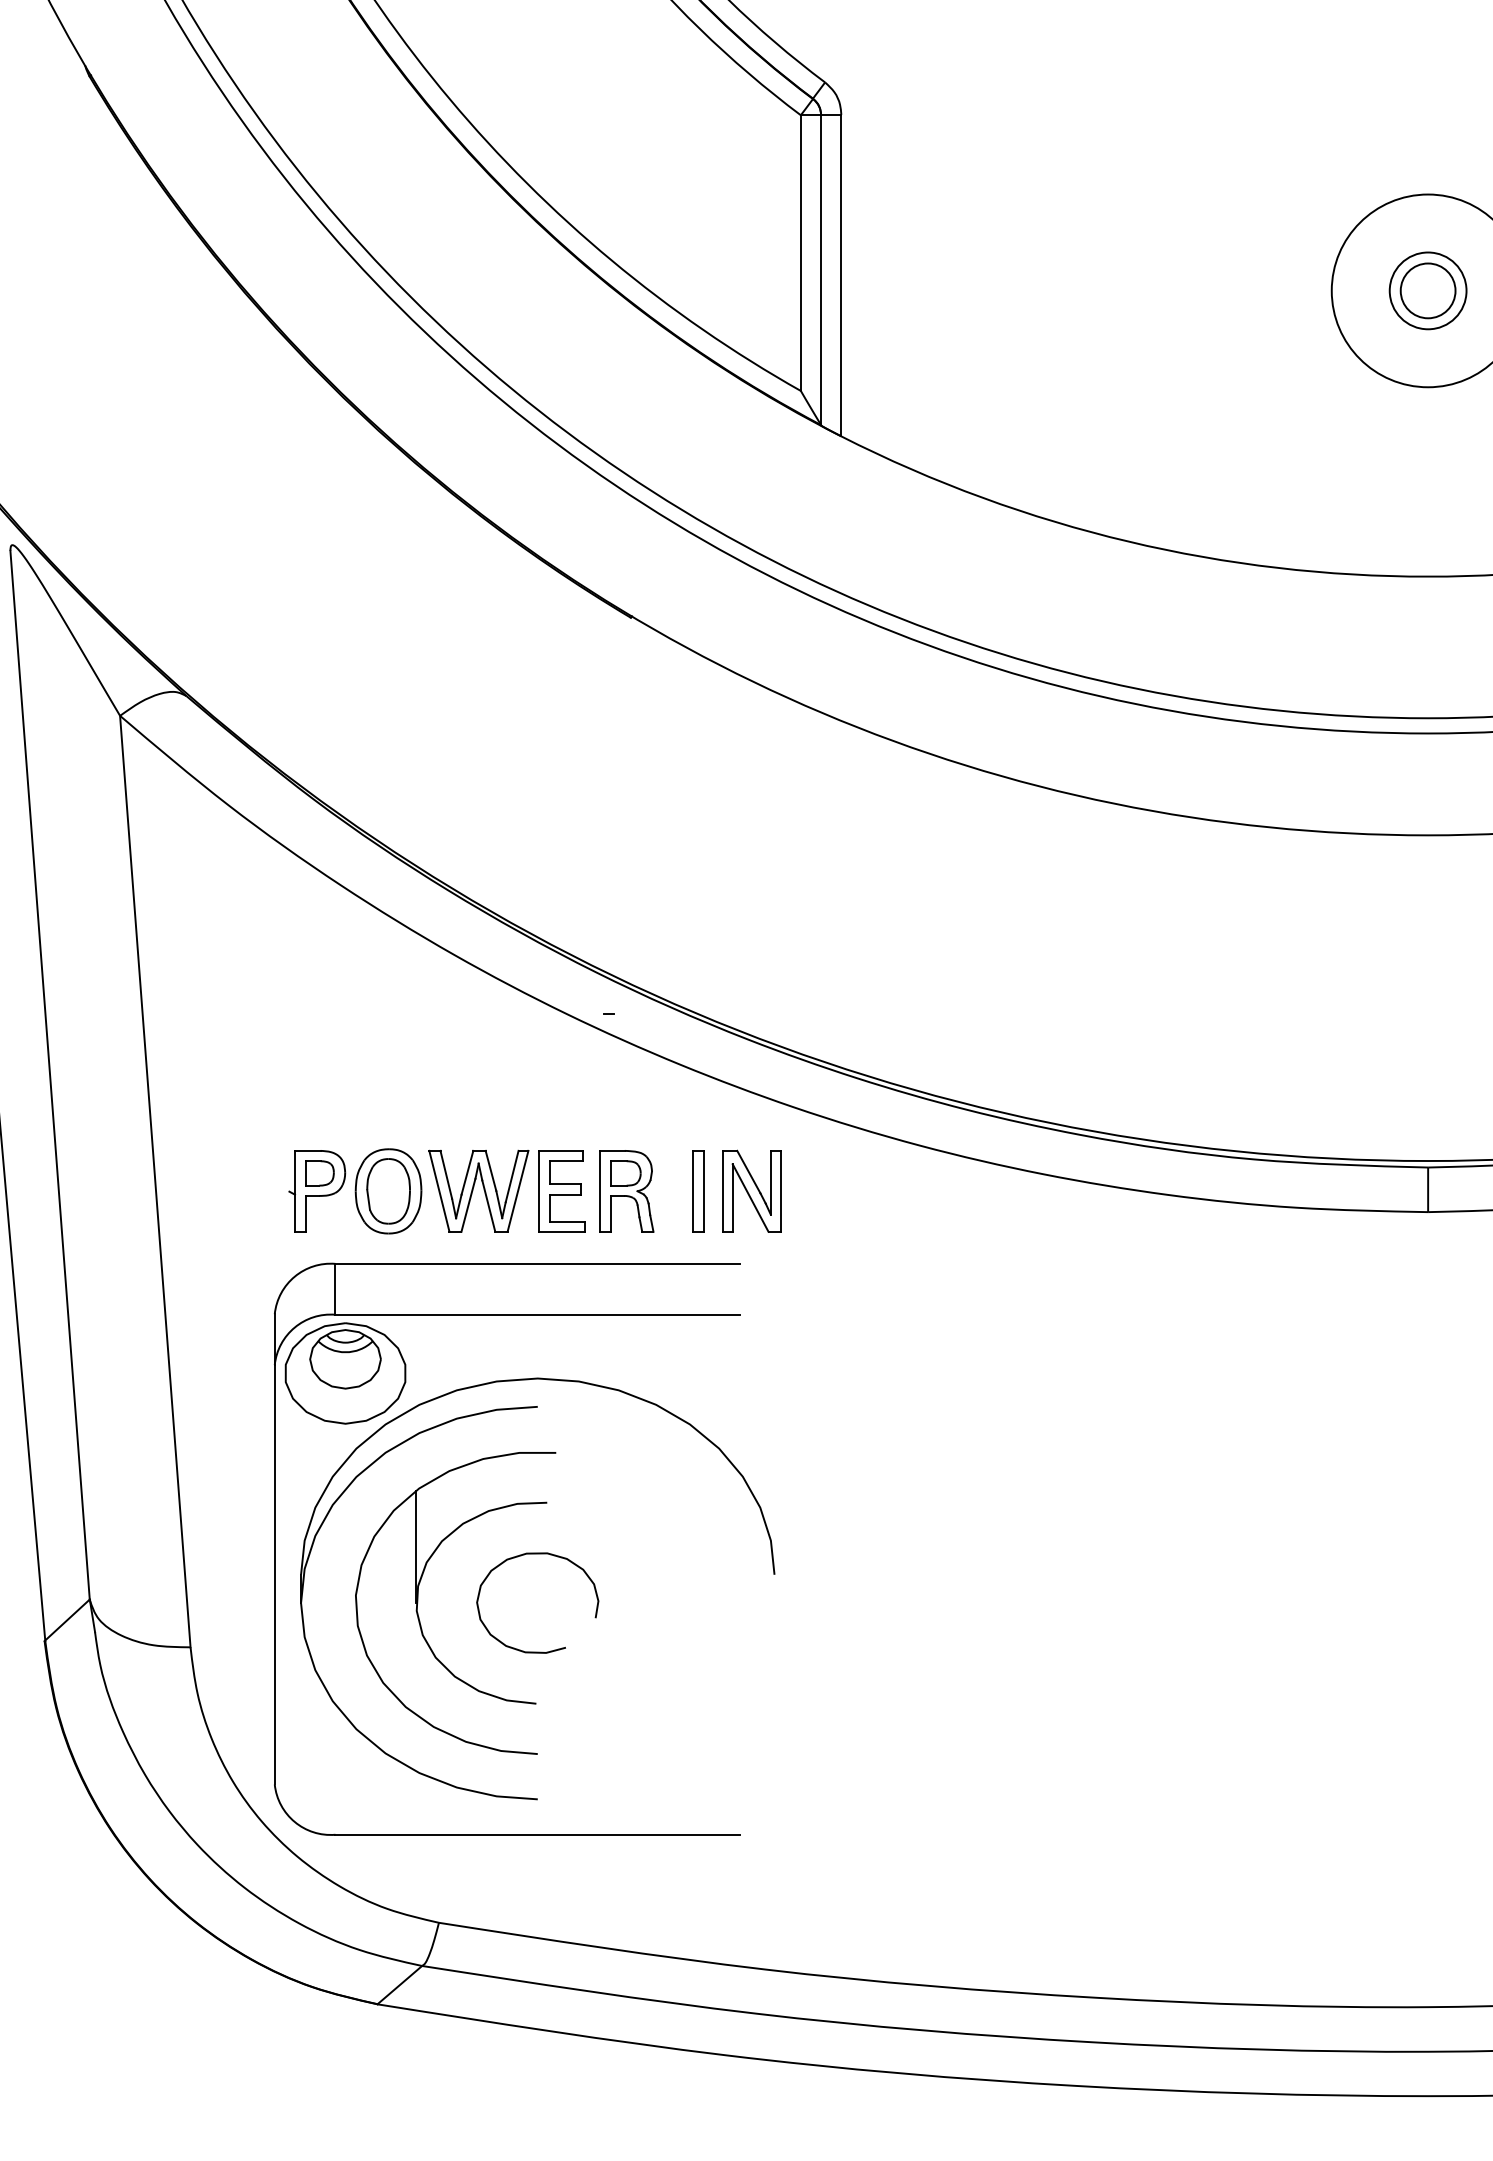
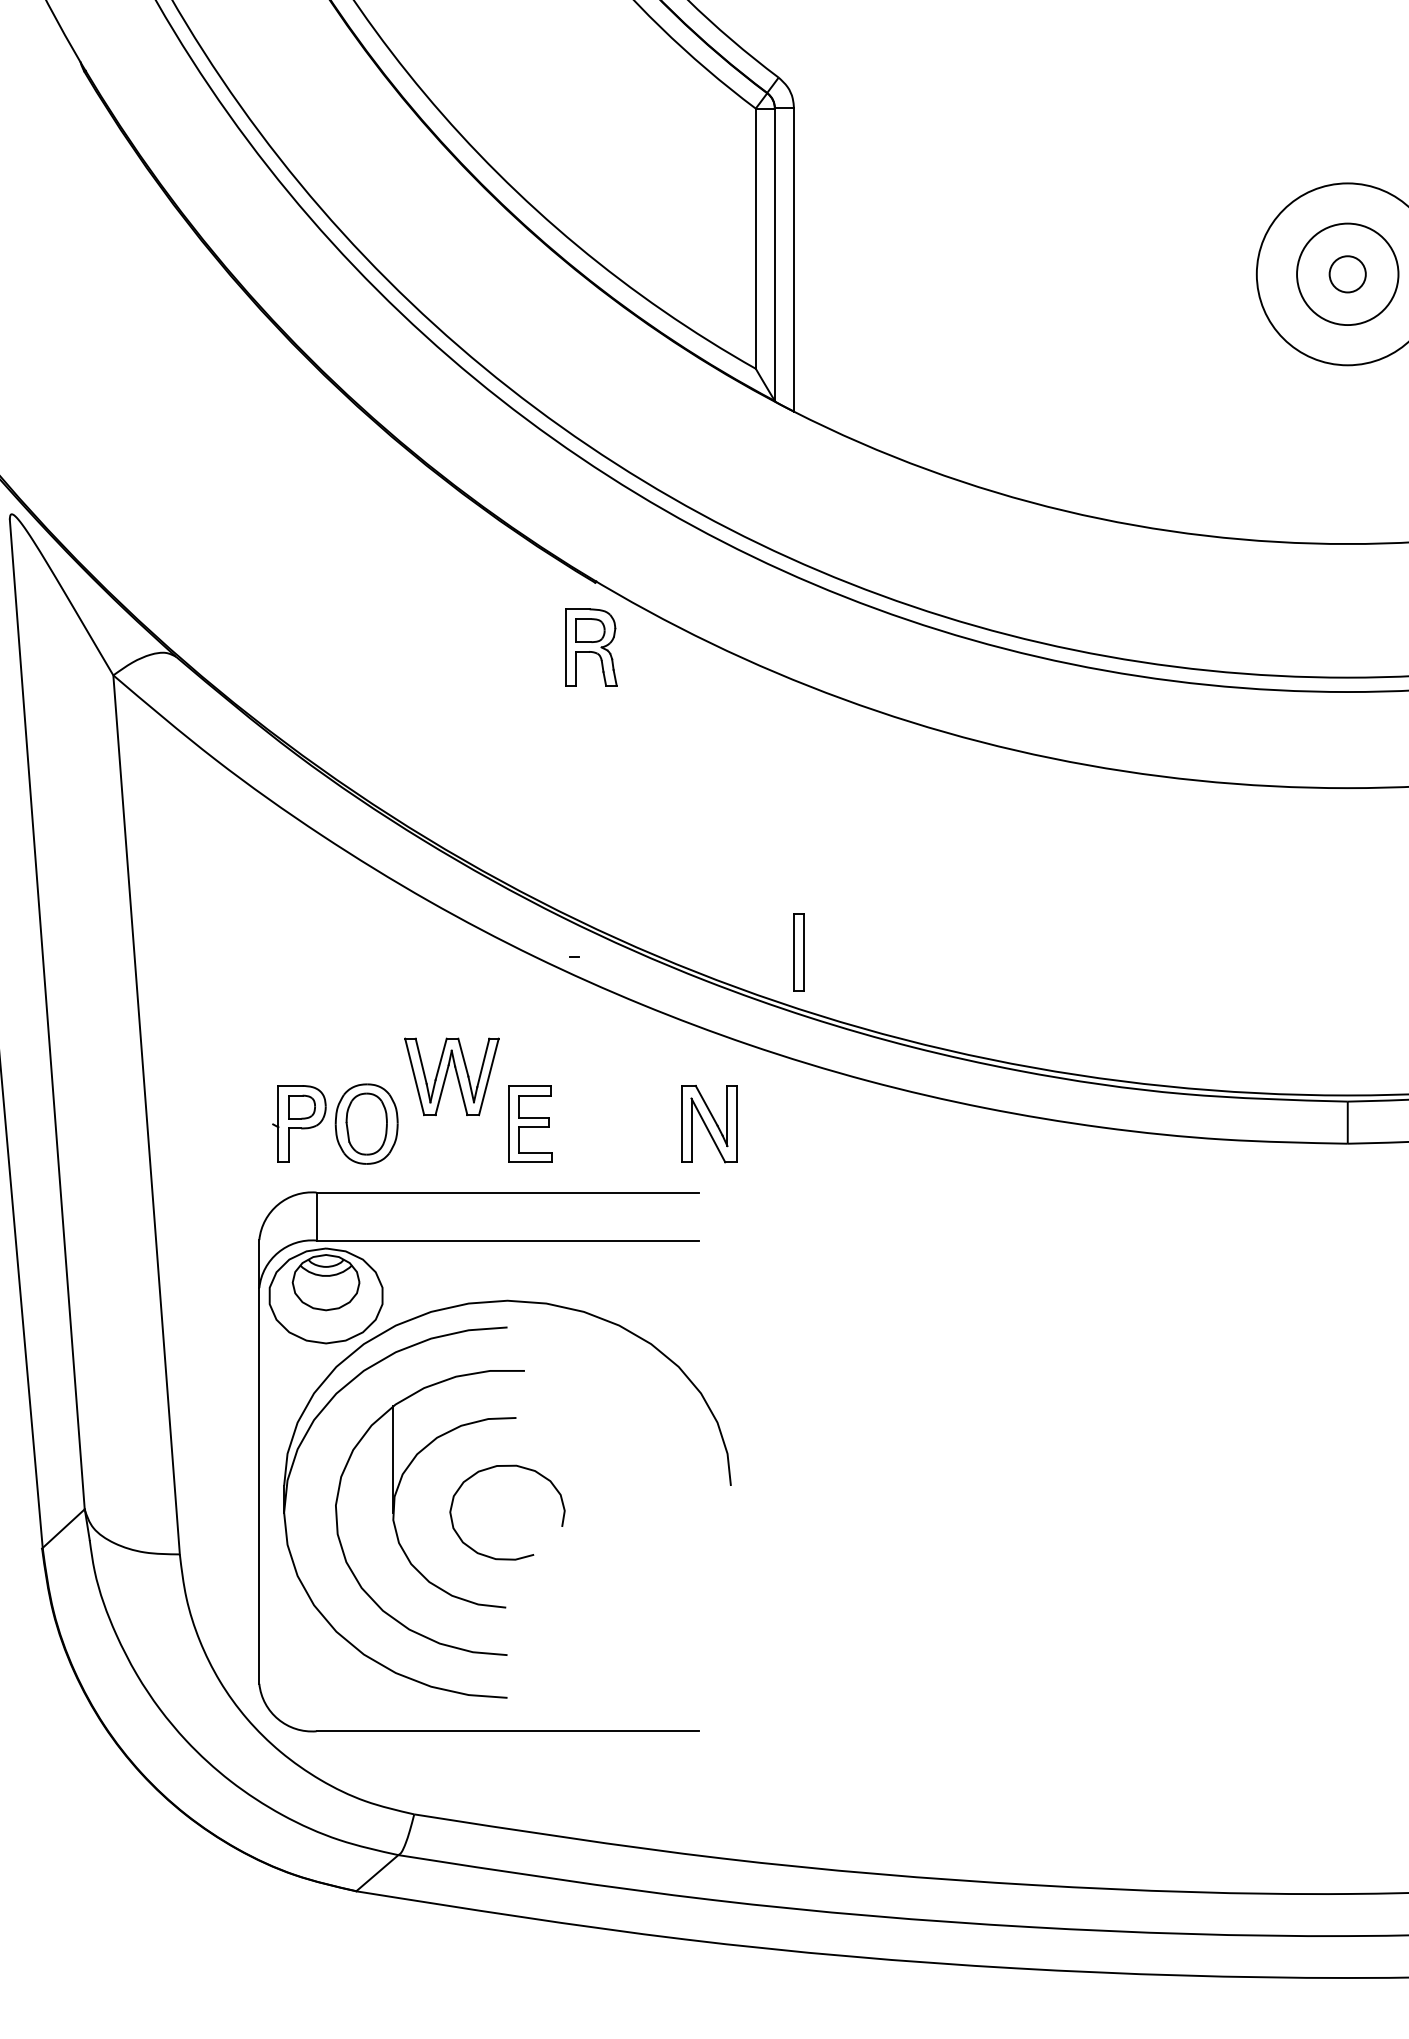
circle: (1427, 290) -> (1347, 273), size x0.7
circle: (1427, 290) -> (1347, 273), size x1.4
part: (478, 1190) -> (451, 1076), moved
part: (626, 1191) -> (591, 647), moved
part: (698, 1191) -> (798, 952), moved

